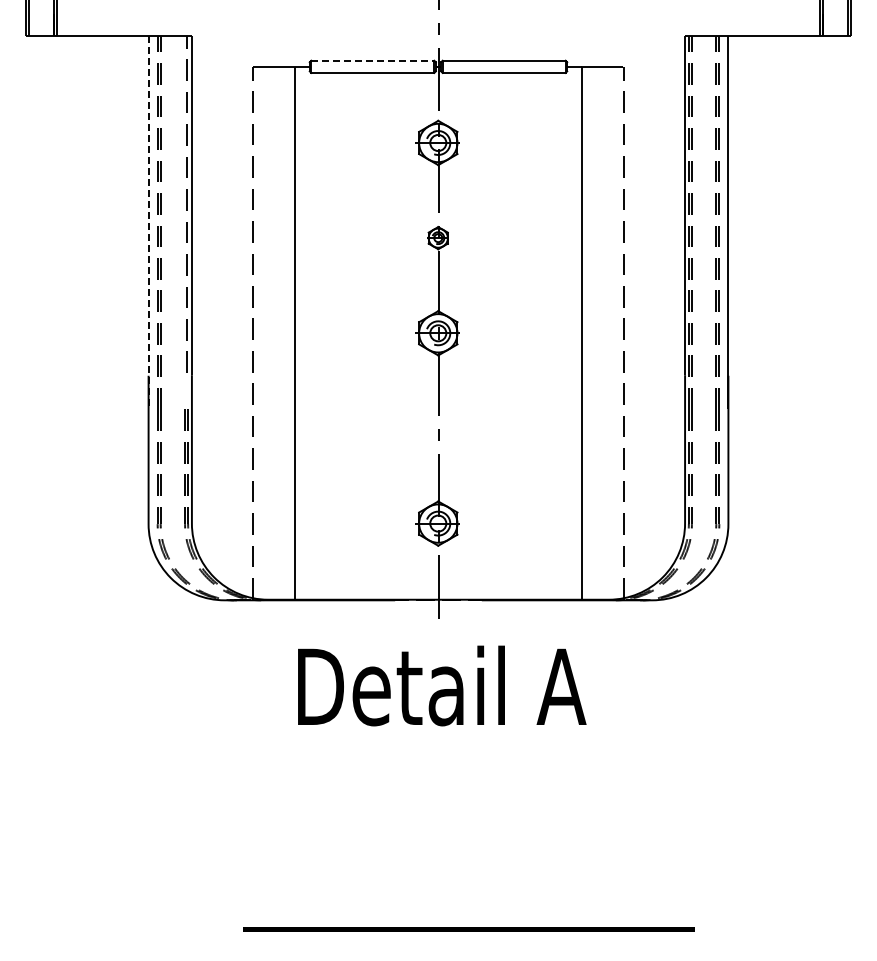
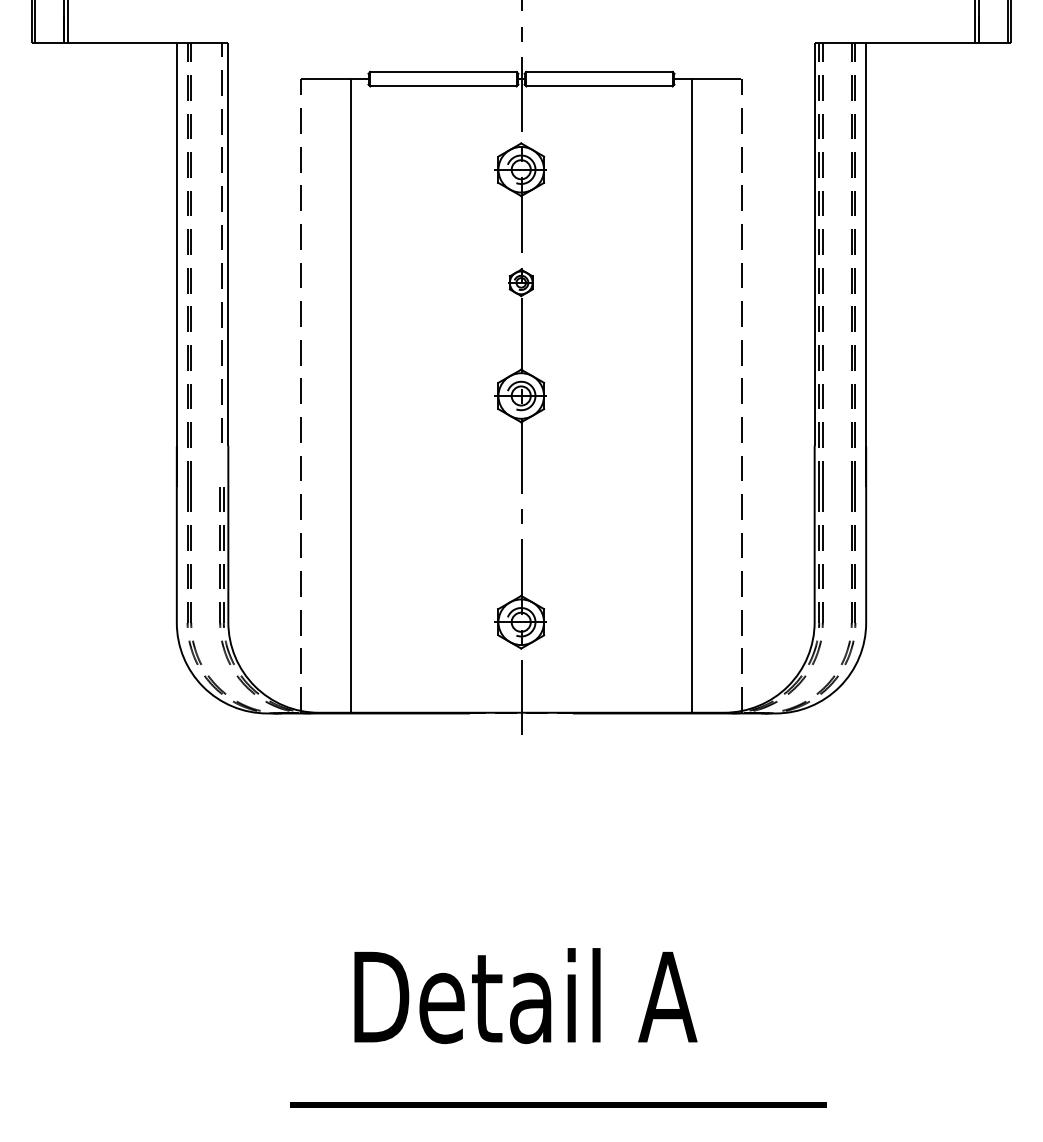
line: (373, 60) -> (444, 71), dashed -> solid
line: (148, 223) -> (176, 265), dashed -> solid
text: (442, 685) -> (526, 995), moved

